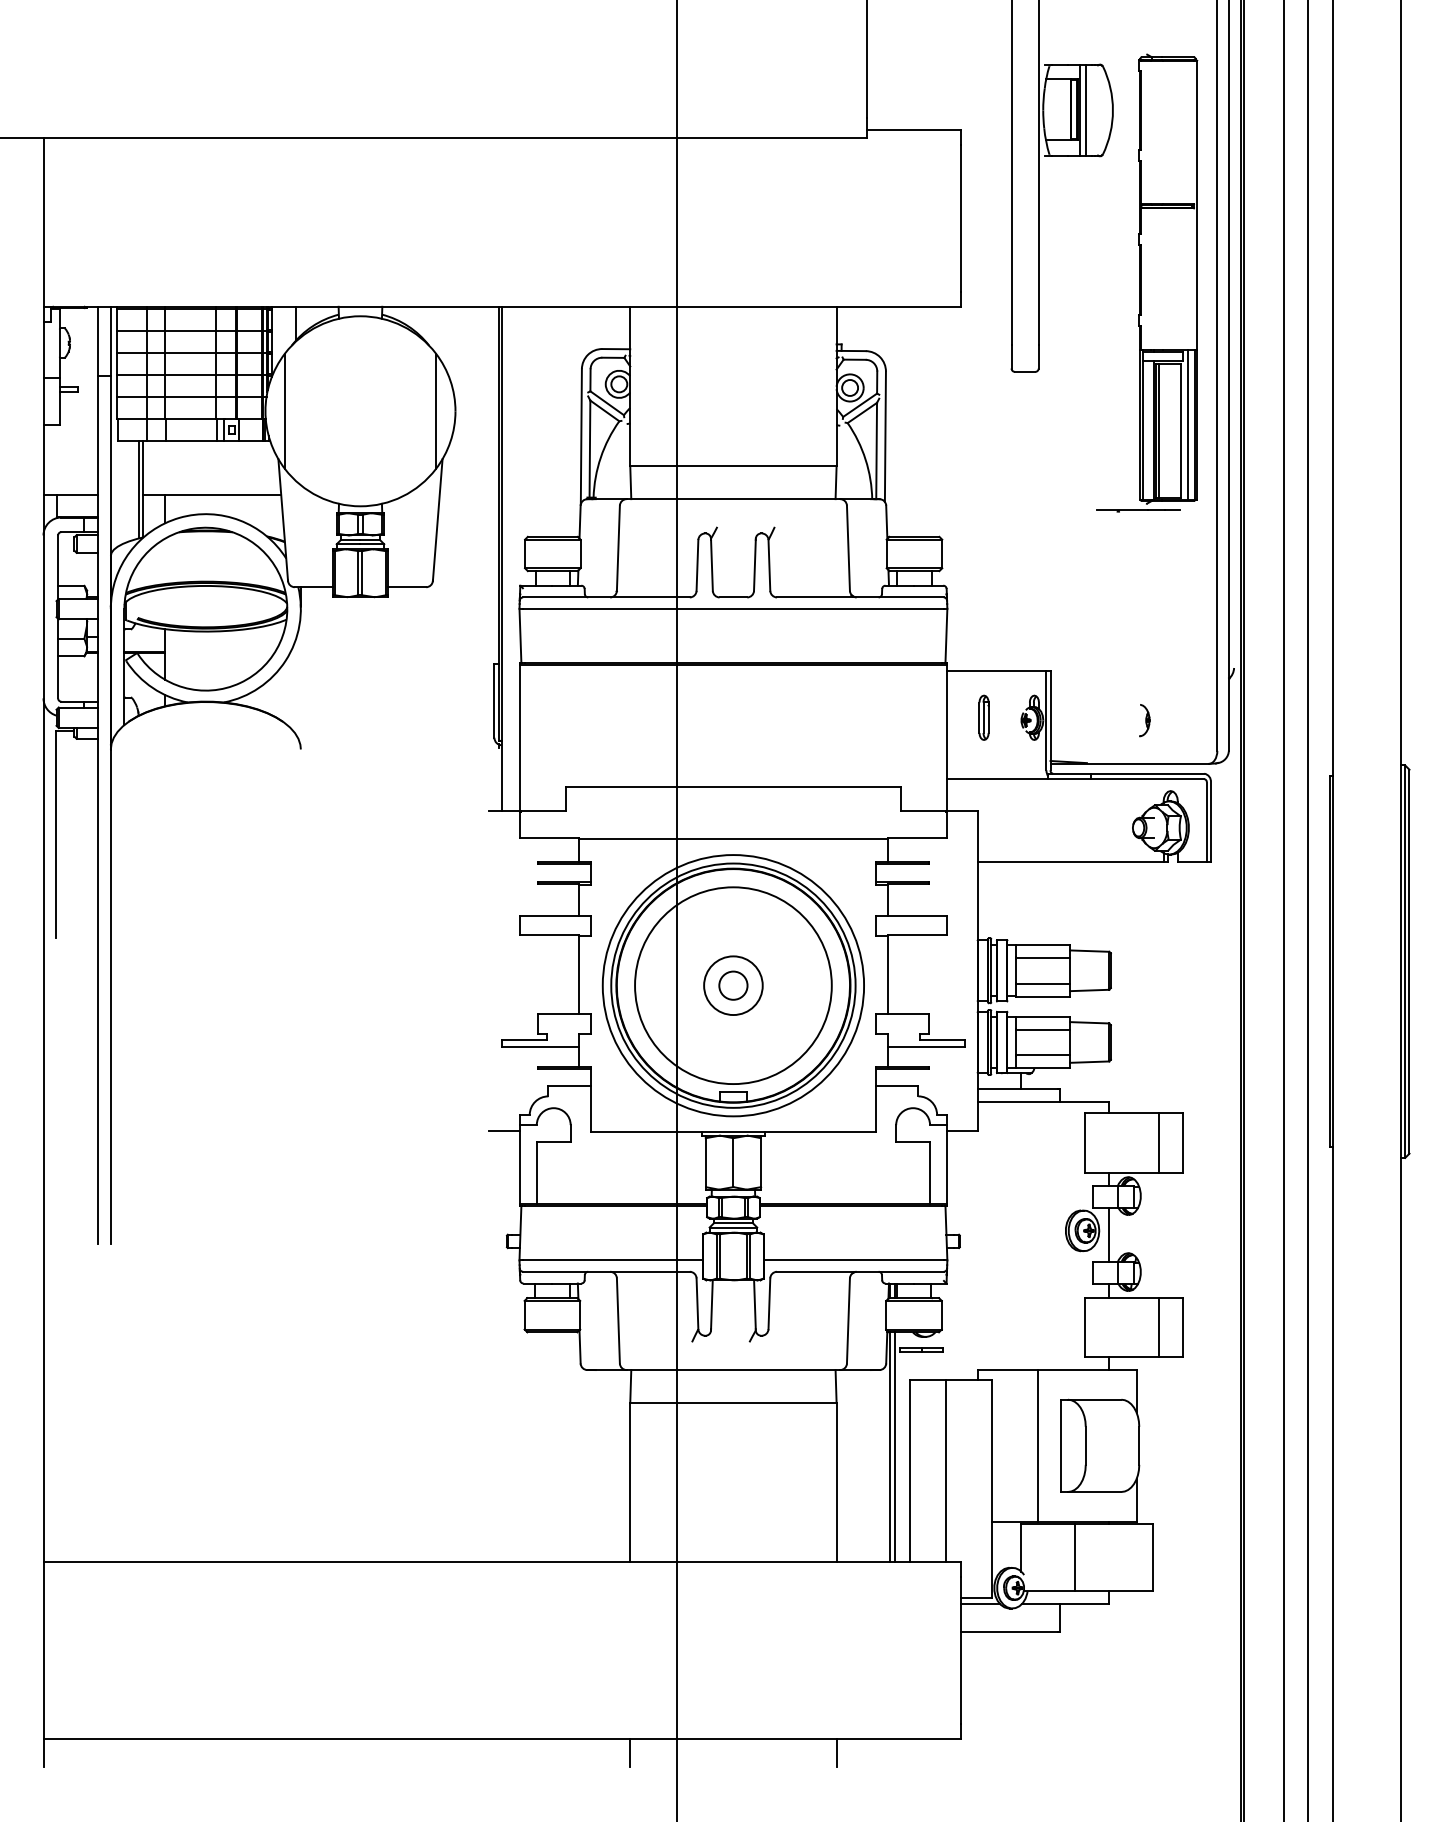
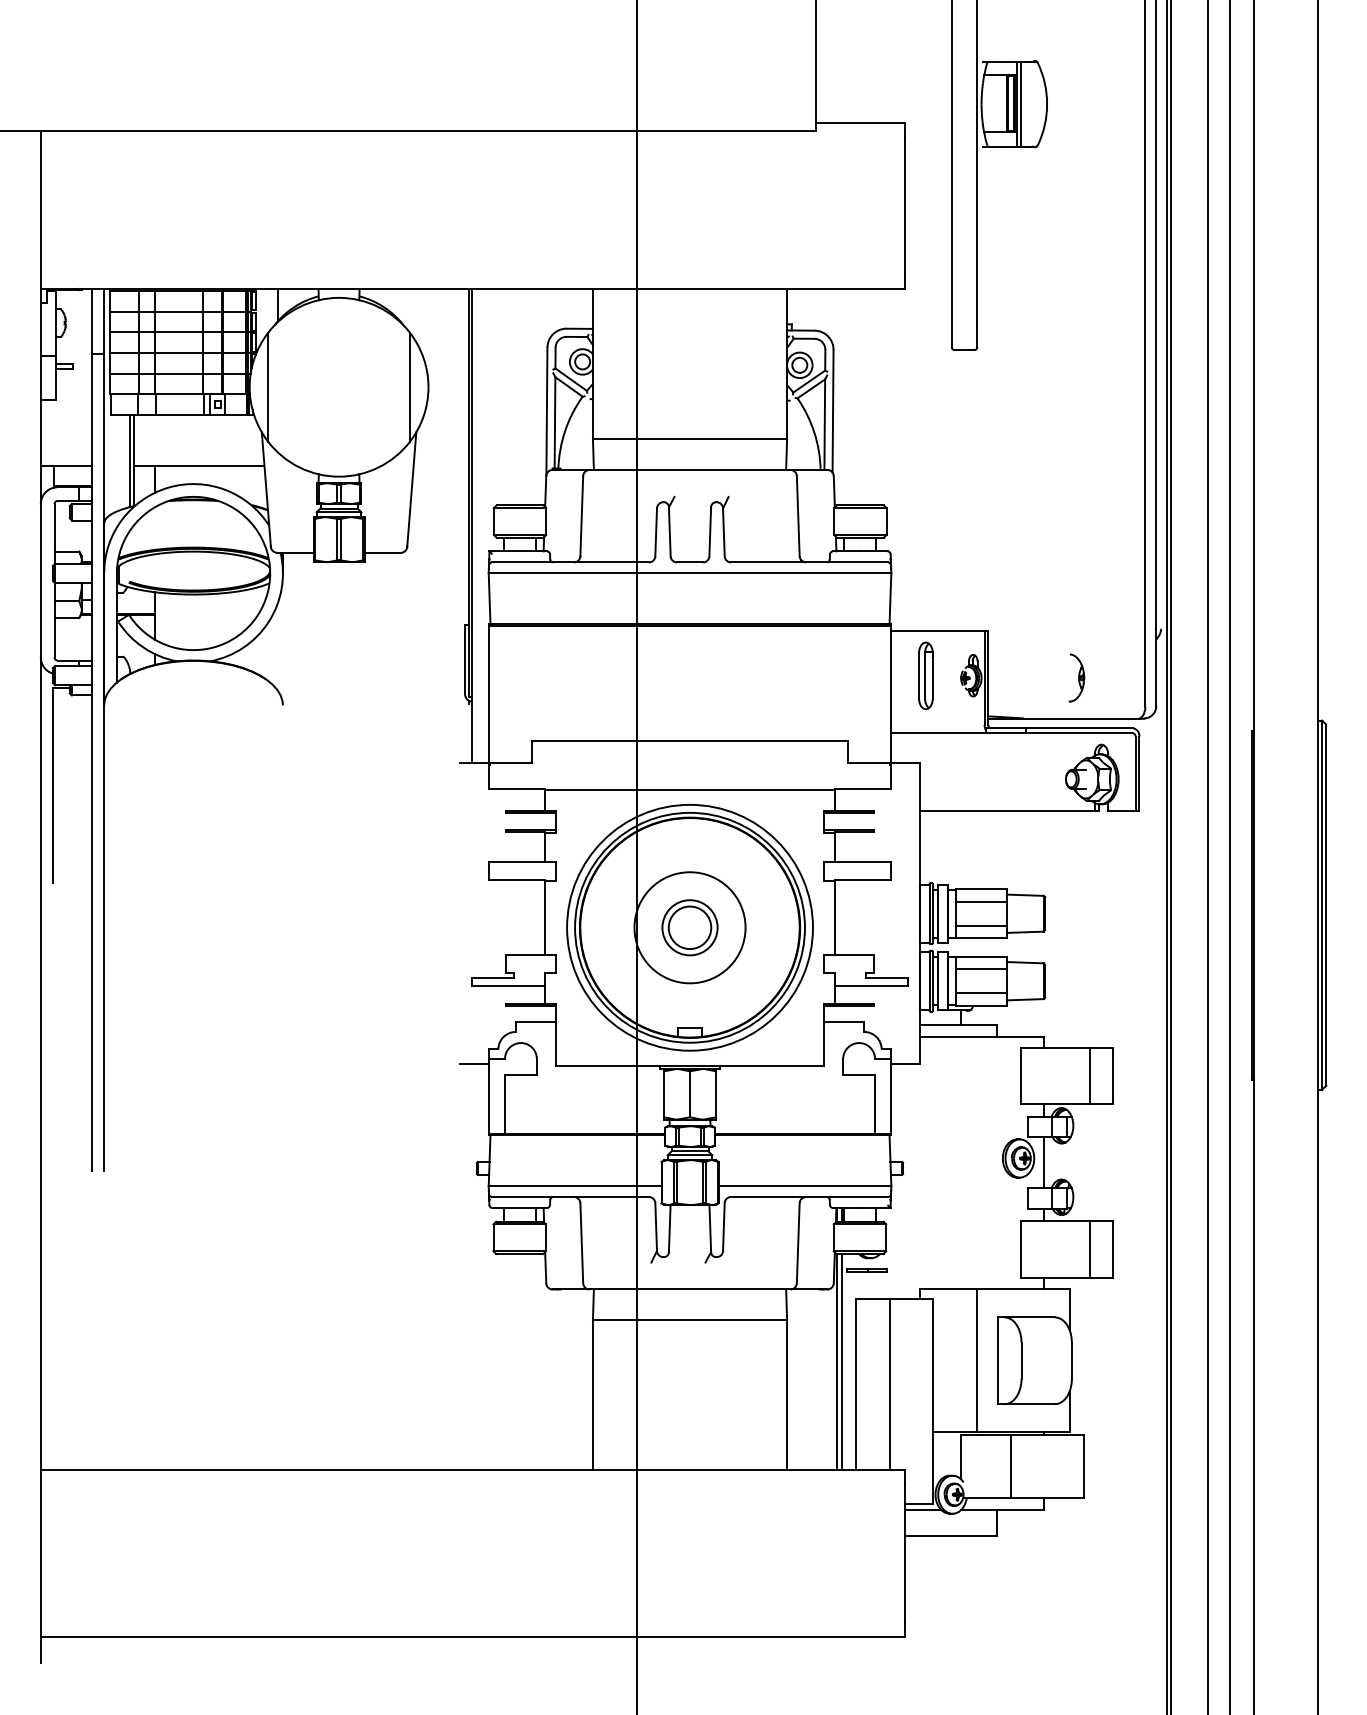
part: (1147, 282) -> (1079, 266), removed
part: (983, 717) -> (925, 675), size x1.6
part: (1144, 720) -> (1076, 678), size x1.6
circle: (733, 985) -> (690, 927), size x0.6
circle: (733, 985) -> (690, 927), size x1.6
line: (630, 1752) -> (593, 1649), removed
line: (836, 1752) -> (787, 1649), removed

